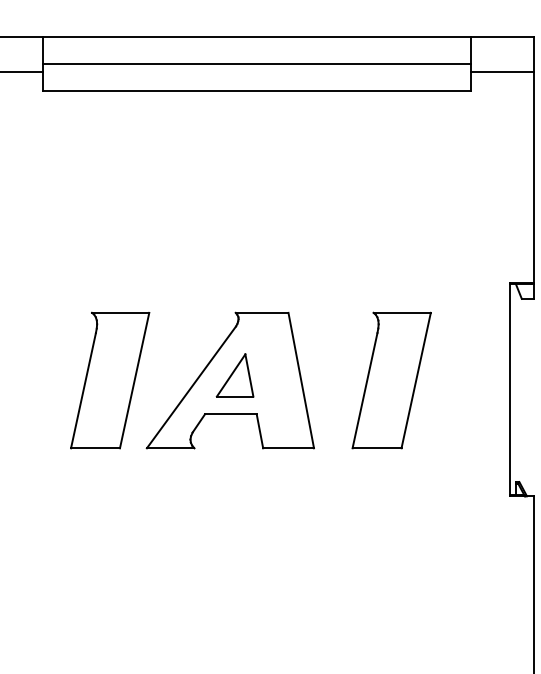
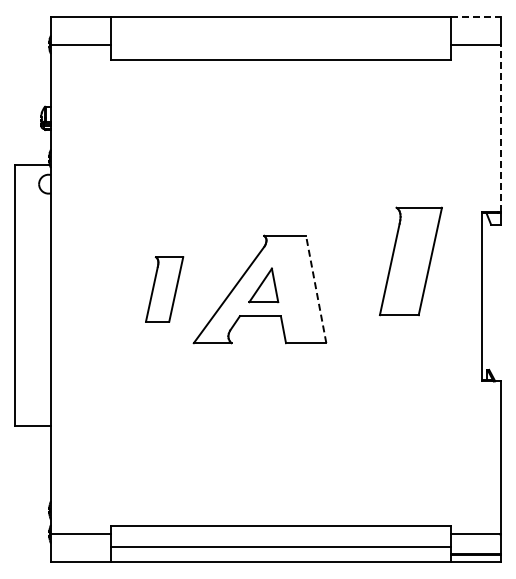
line: (502, 37) -> (475, 17), solid -> dashed
line: (256, 64) -> (280, 38), removed
line: (533, 177) -> (500, 128), solid -> dashed
part: (109, 380) -> (164, 289), size x0.6
line: (301, 380) -> (316, 289), solid -> dashed
part: (391, 380) -> (410, 261), moved

